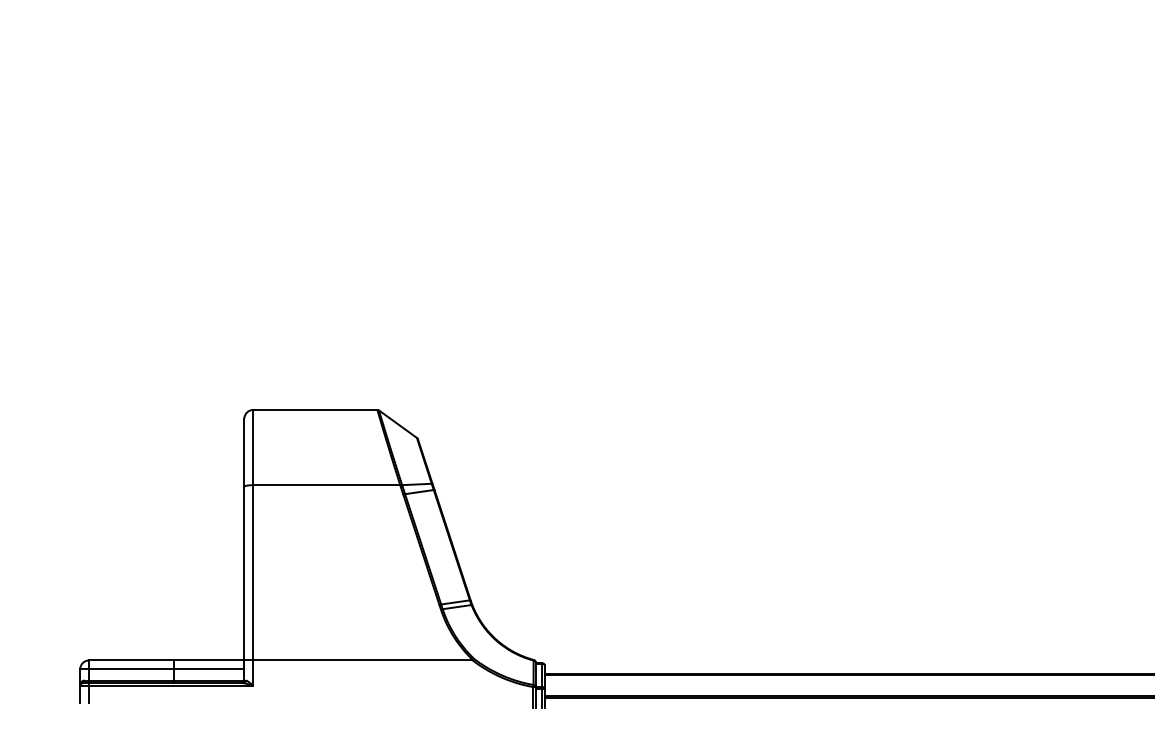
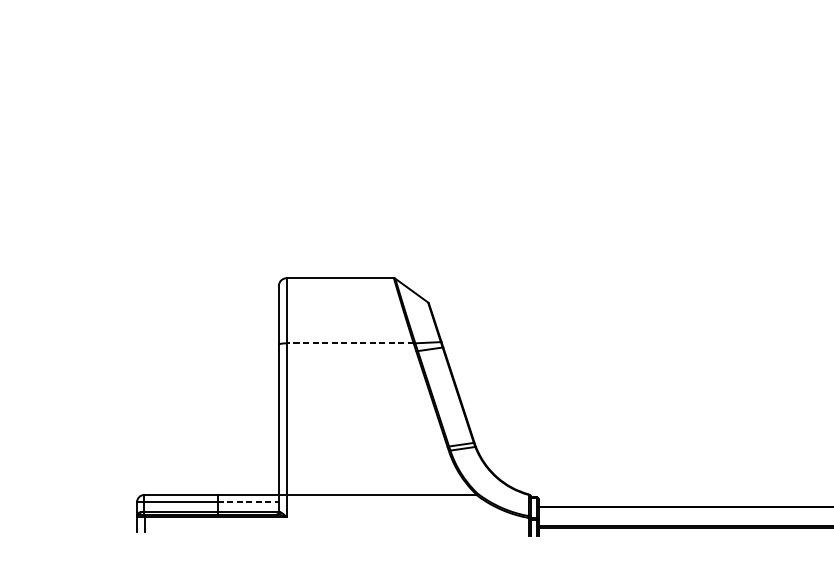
line: (326, 485) -> (349, 343), solid -> dashed
line: (209, 669) -> (248, 502), solid -> dashed

